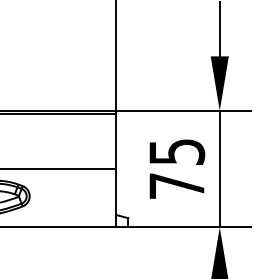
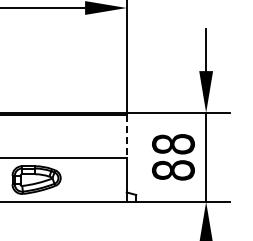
line: (115, 141) -> (126, 136), solid -> dashed
text: (177, 169) -> (173, 157), 75 -> 88

